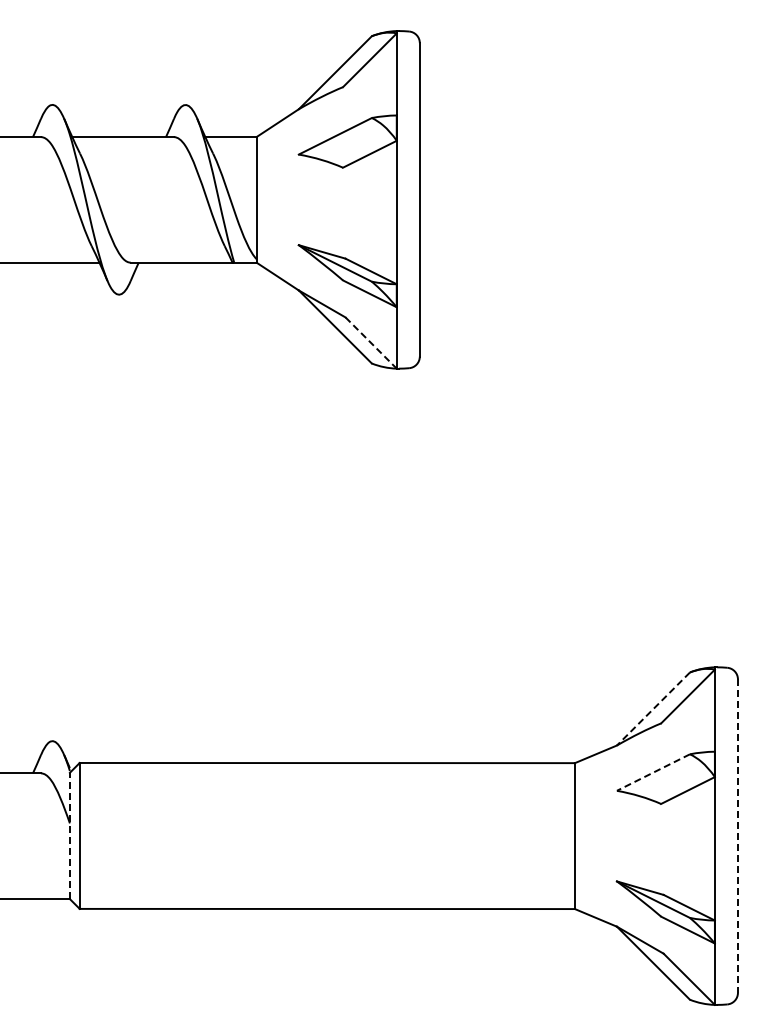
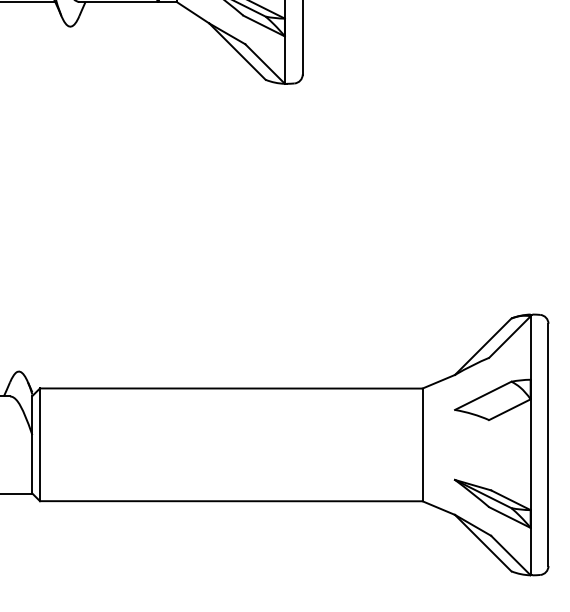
line: (371, 343) -> (265, 64), dashed -> solid
line: (653, 709) -> (483, 347), dashed -> solid
line: (653, 772) -> (483, 395), dashed -> solid
line: (69, 835) -> (32, 444), dashed -> solid
line: (737, 836) -> (548, 445), dashed -> solid

